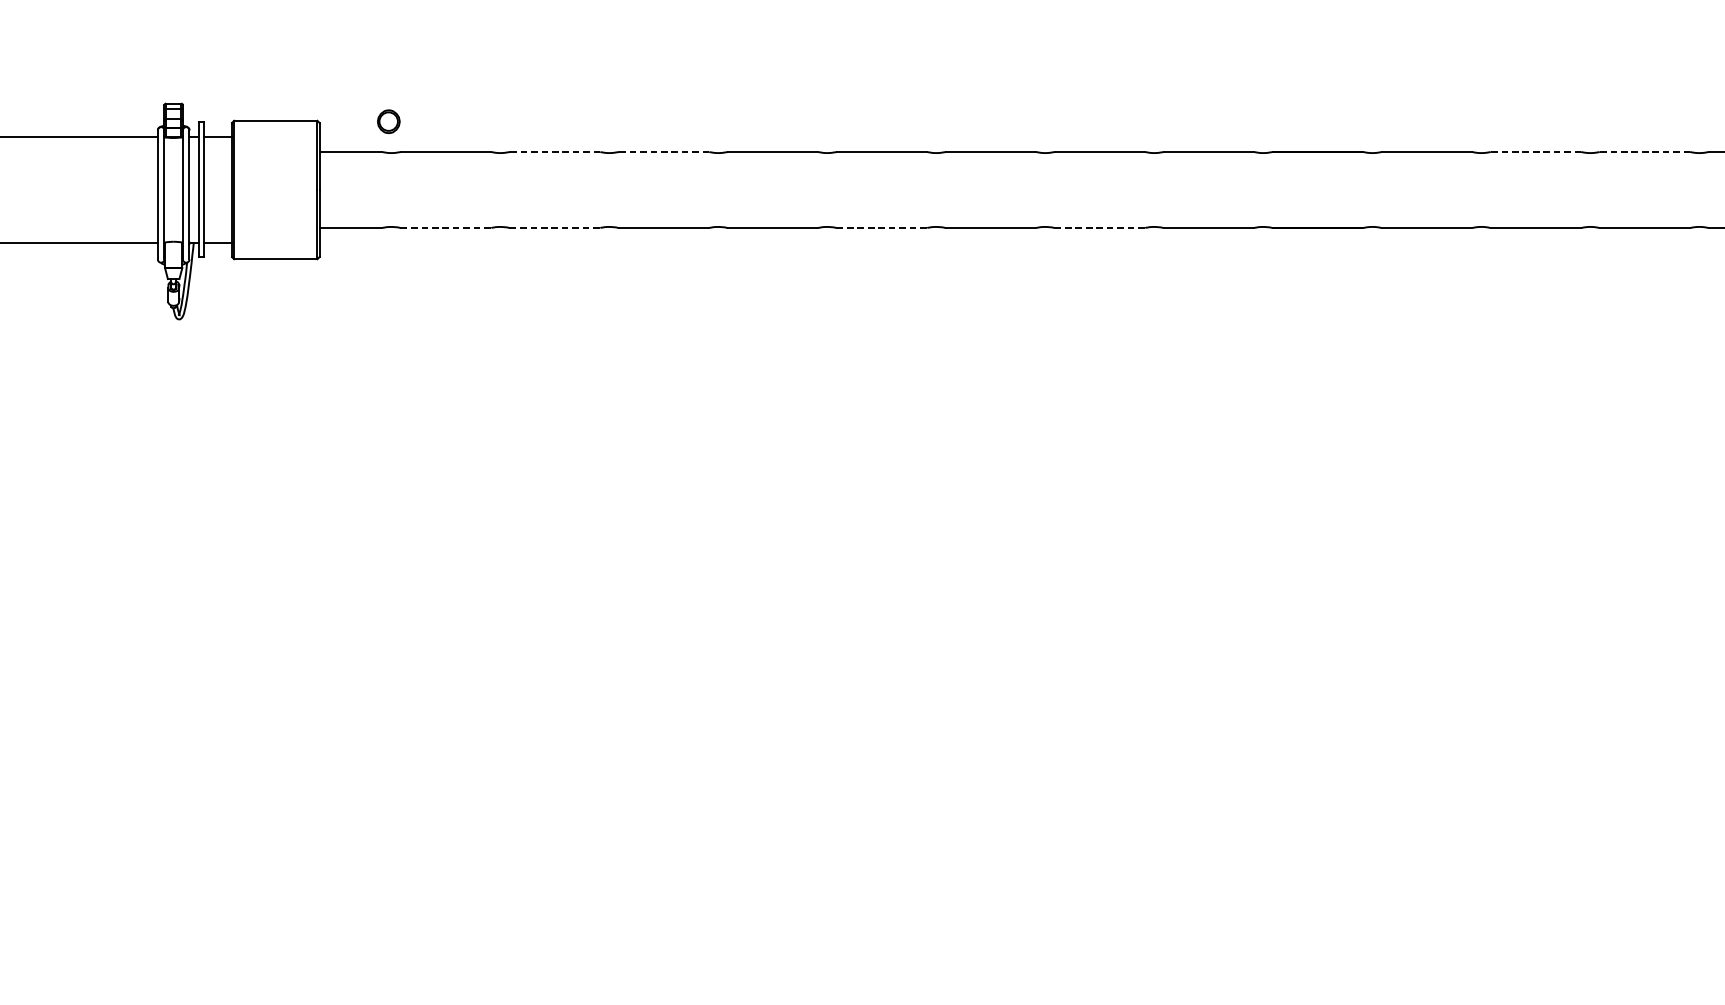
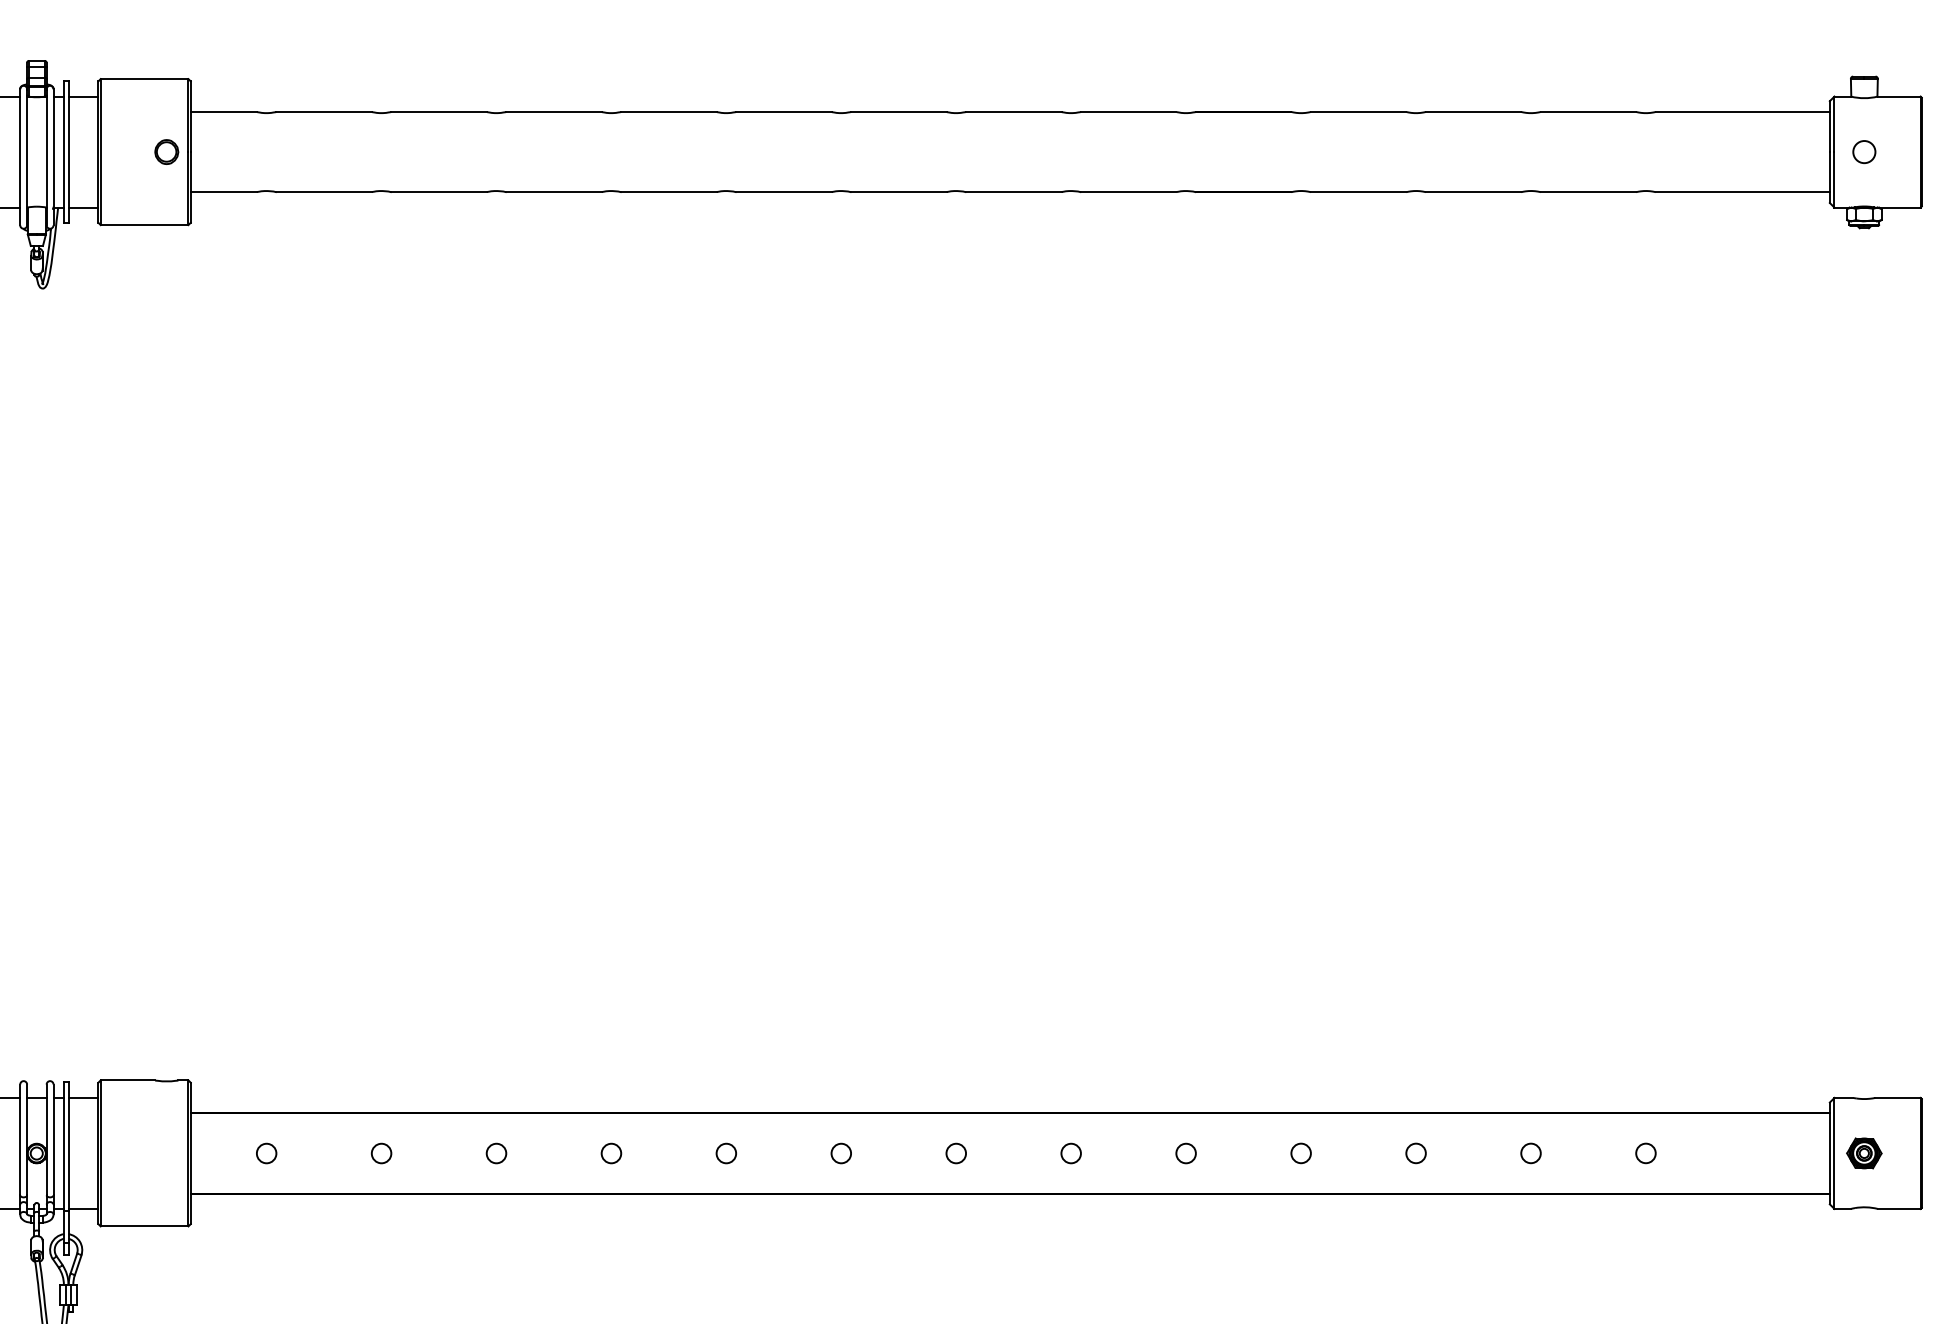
part: (388, 121) -> (166, 151), moved
line: (555, 151) -> (439, 111), dashed -> solid
line: (663, 151) -> (553, 111), dashed -> solid
line: (1535, 151) -> (1473, 111), dashed -> solid
line: (1644, 151) -> (1588, 111), dashed -> solid
line: (446, 228) -> (324, 192), dashed -> solid
line: (555, 228) -> (439, 192), dashed -> solid
line: (881, 228) -> (783, 192), dashed -> solid
line: (1099, 228) -> (1013, 192), dashed -> solid

